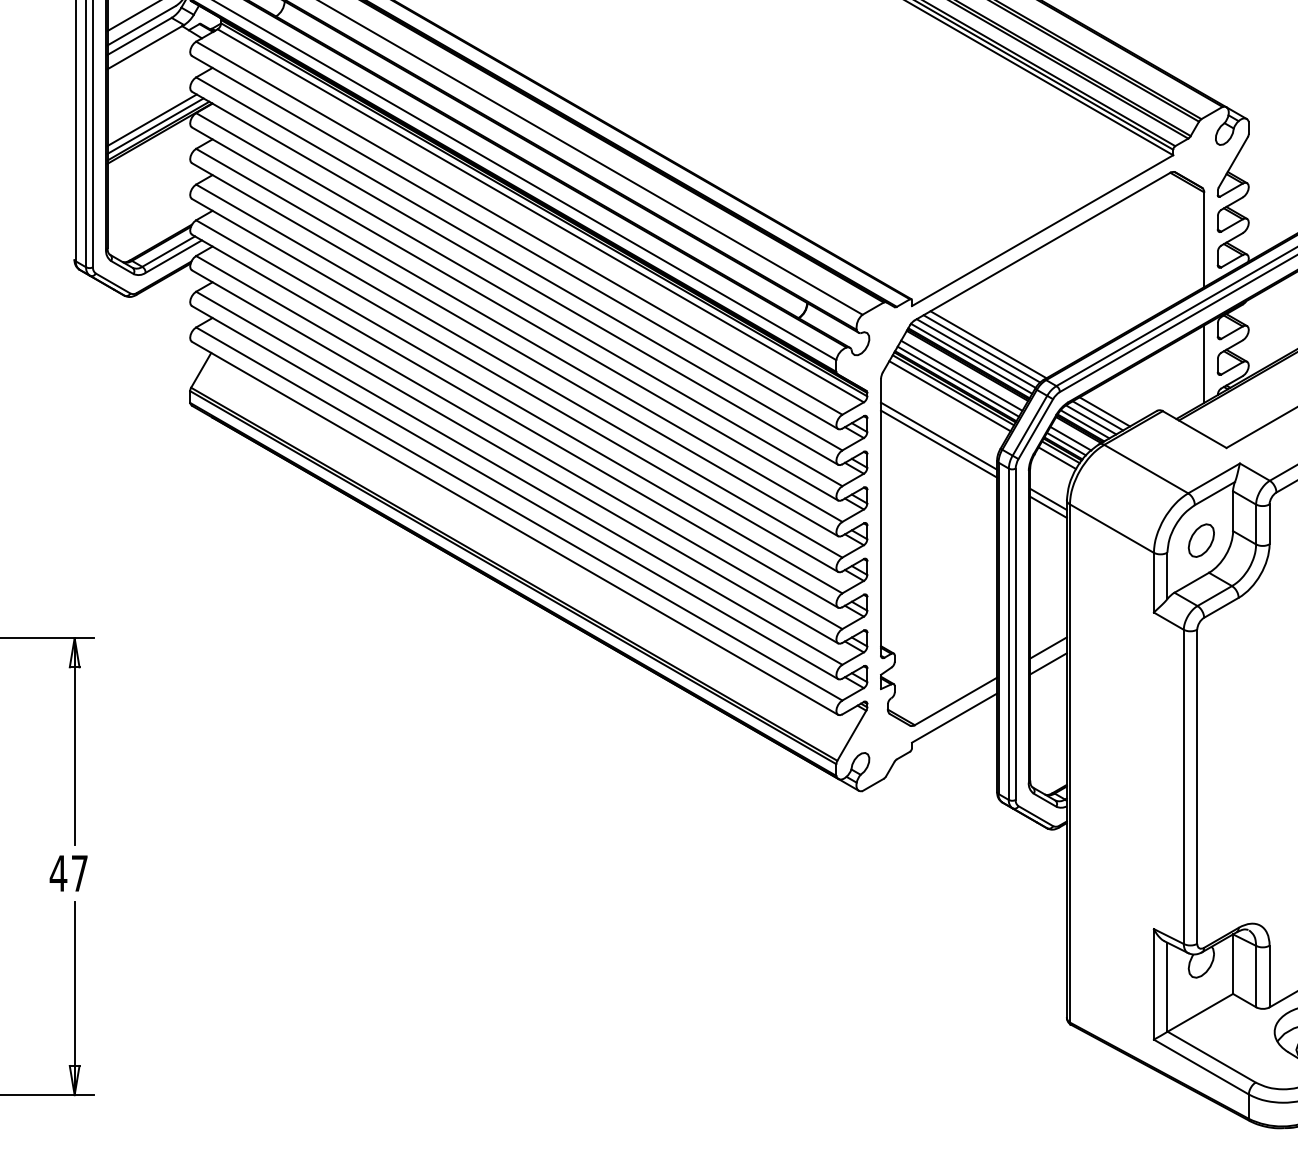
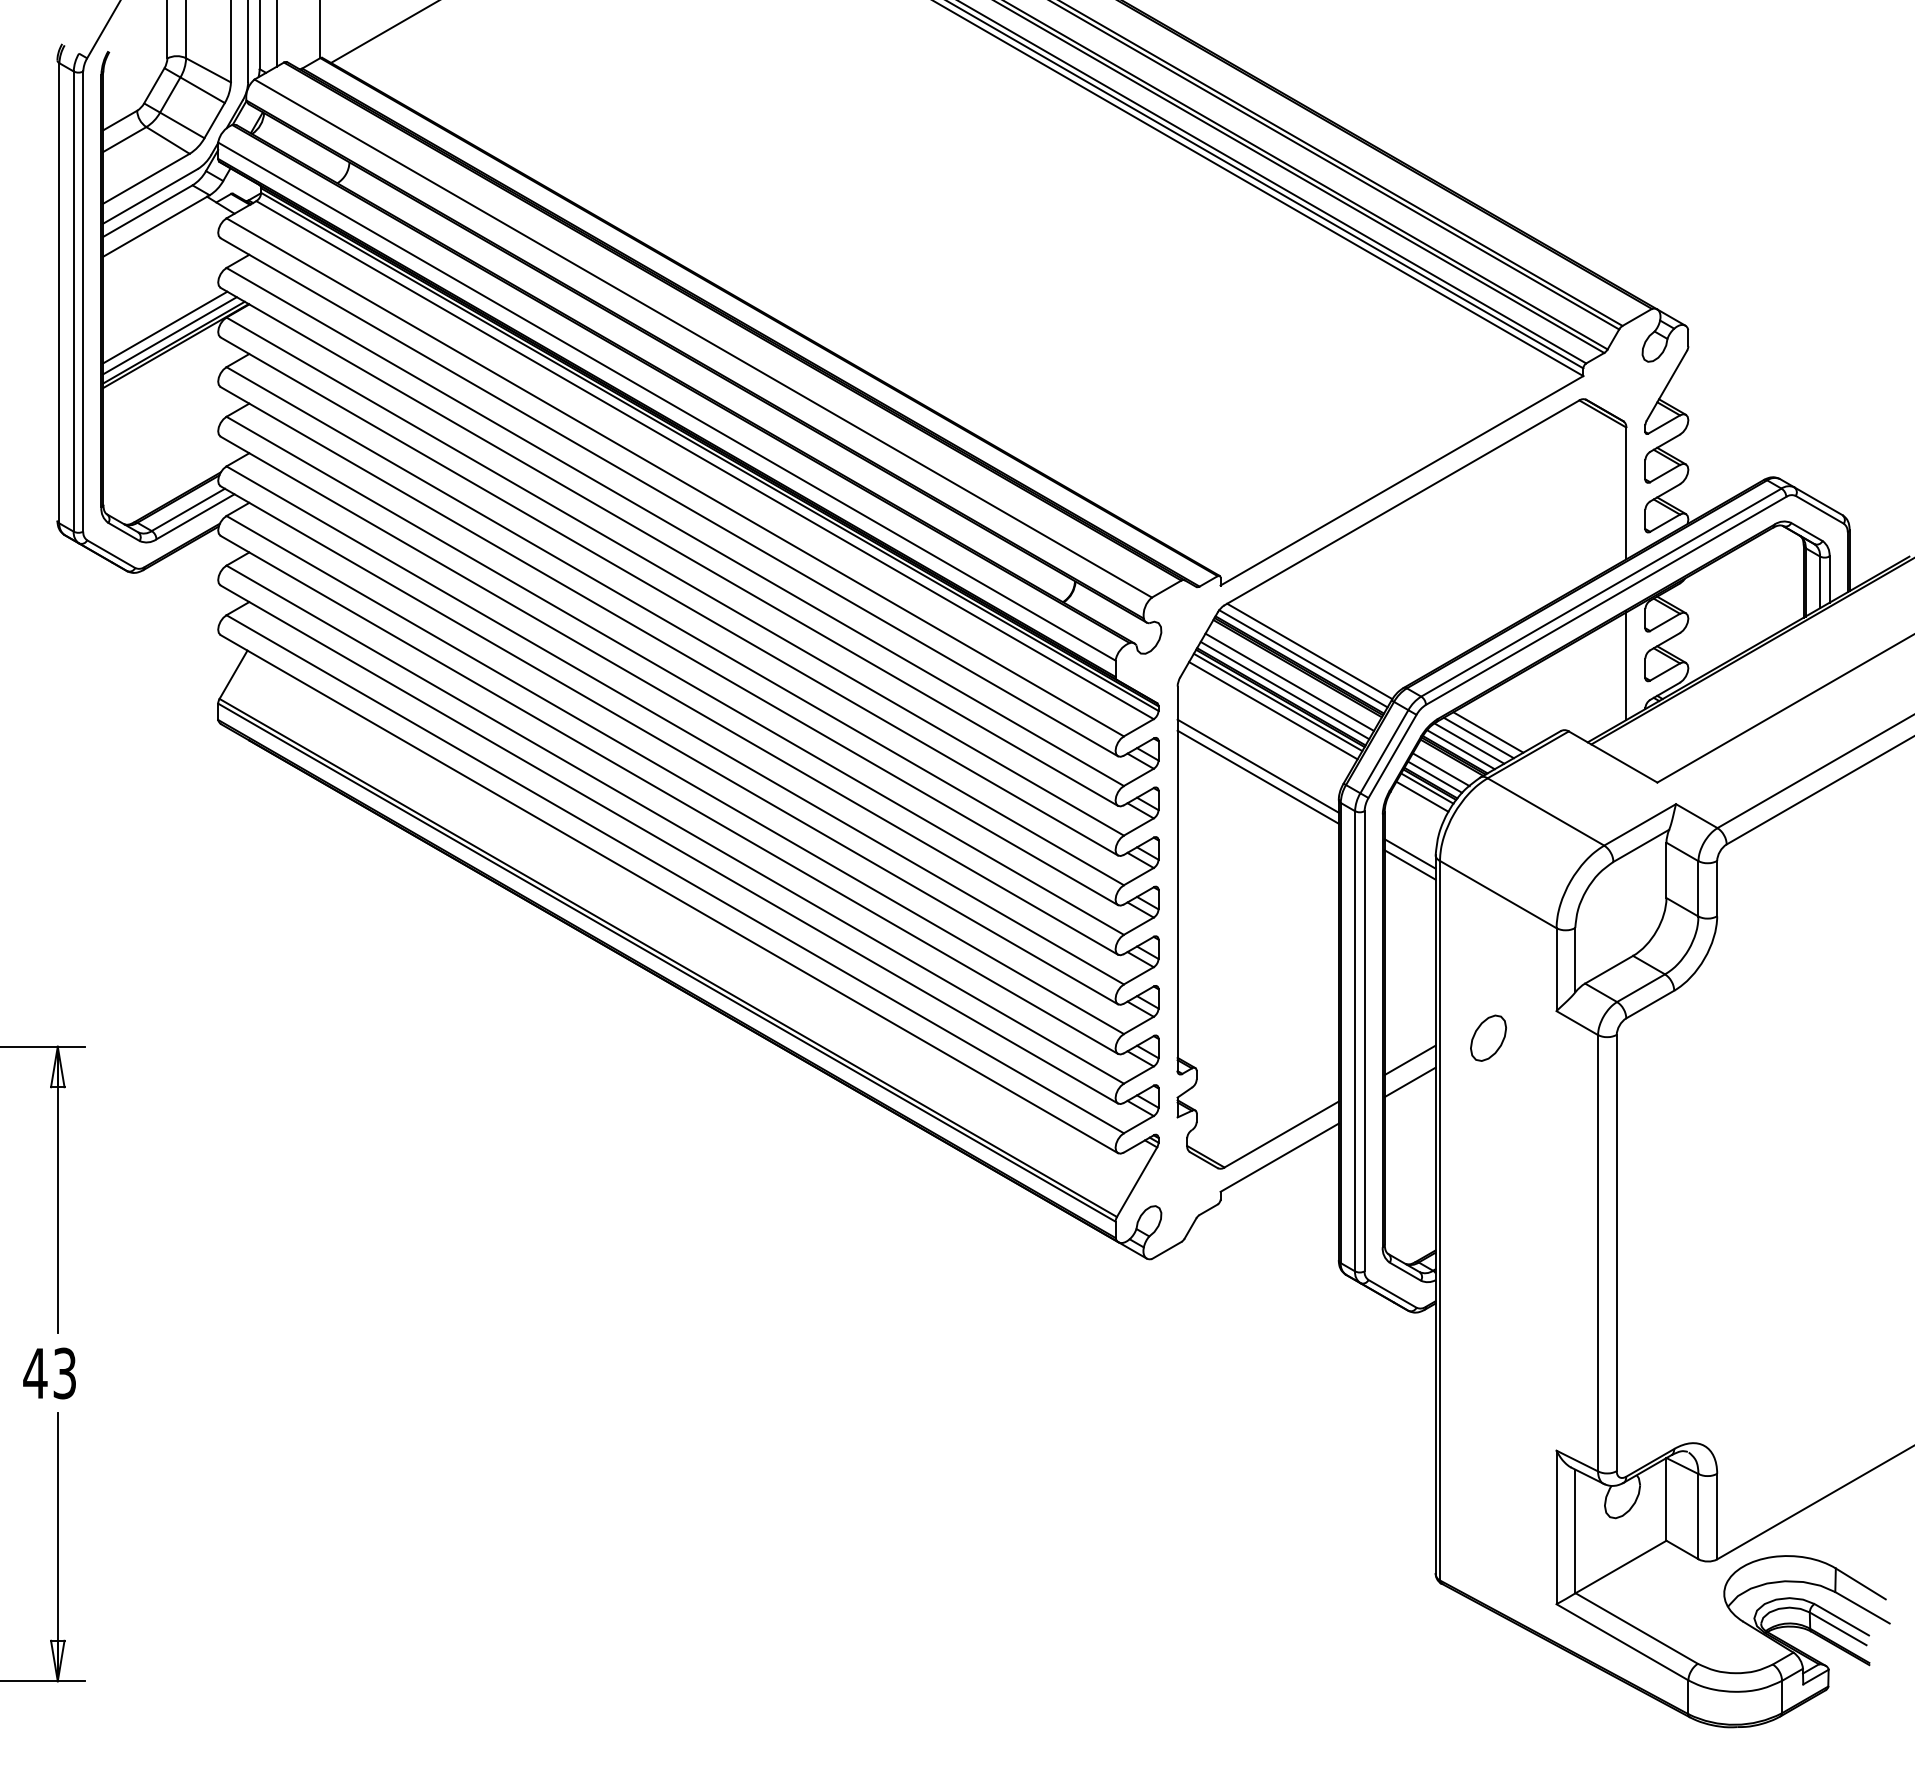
line: (988, 344) -> (1326, 638), removed
line: (981, 348) -> (1317, 644), removed
part: (1201, 540) -> (1488, 1037), moved
text: (79, 873) -> (64, 1373), 47 -> 43

